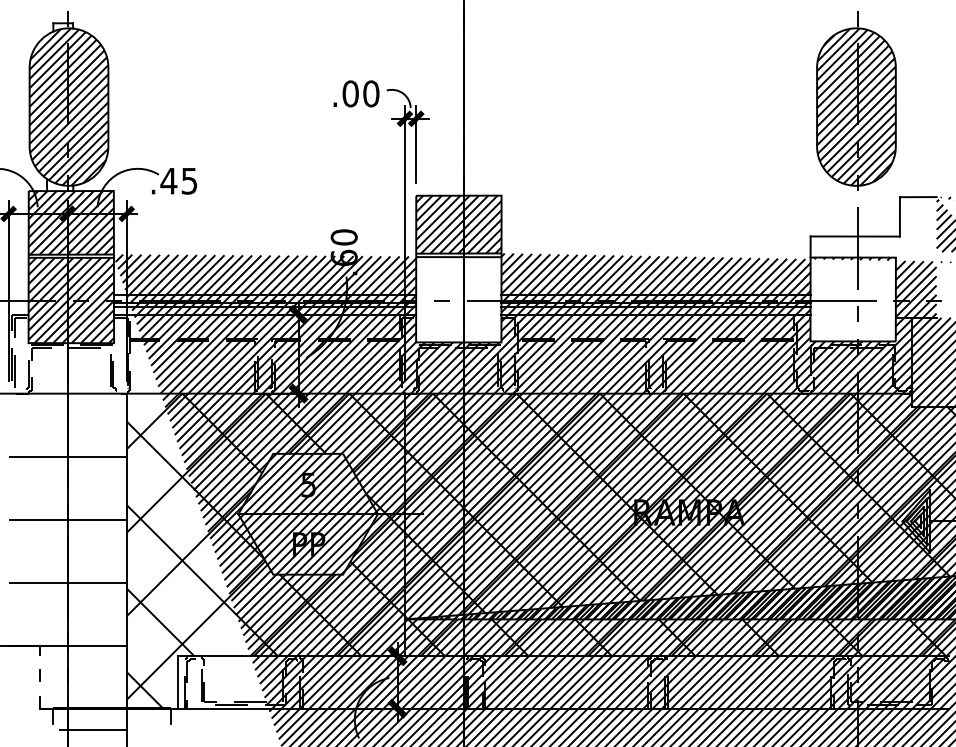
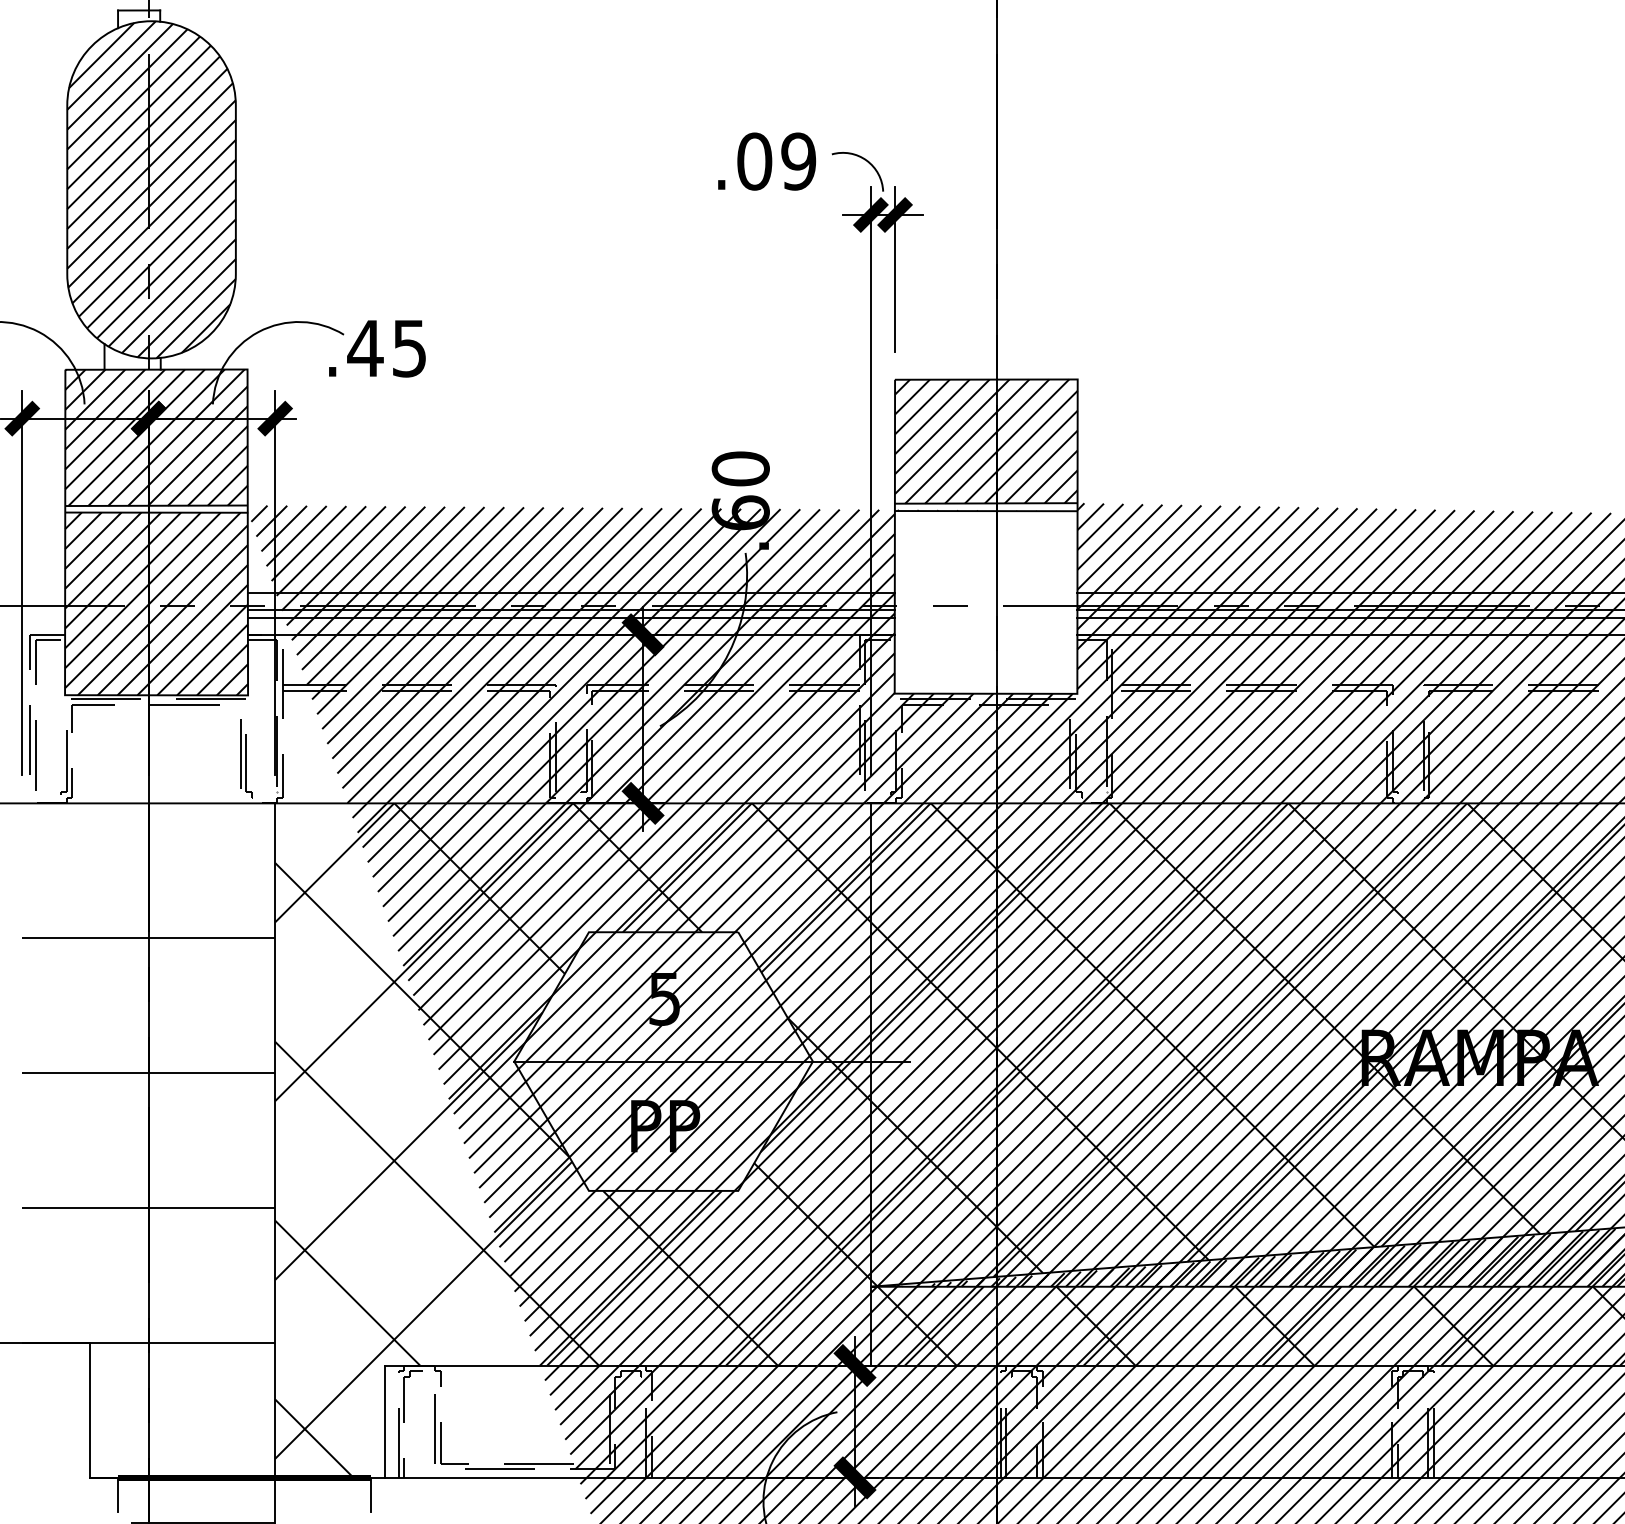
text: (371, 93) -> (799, 160), .00 -> .09
line: (40, 676) -> (90, 1408), dashed -> solid

